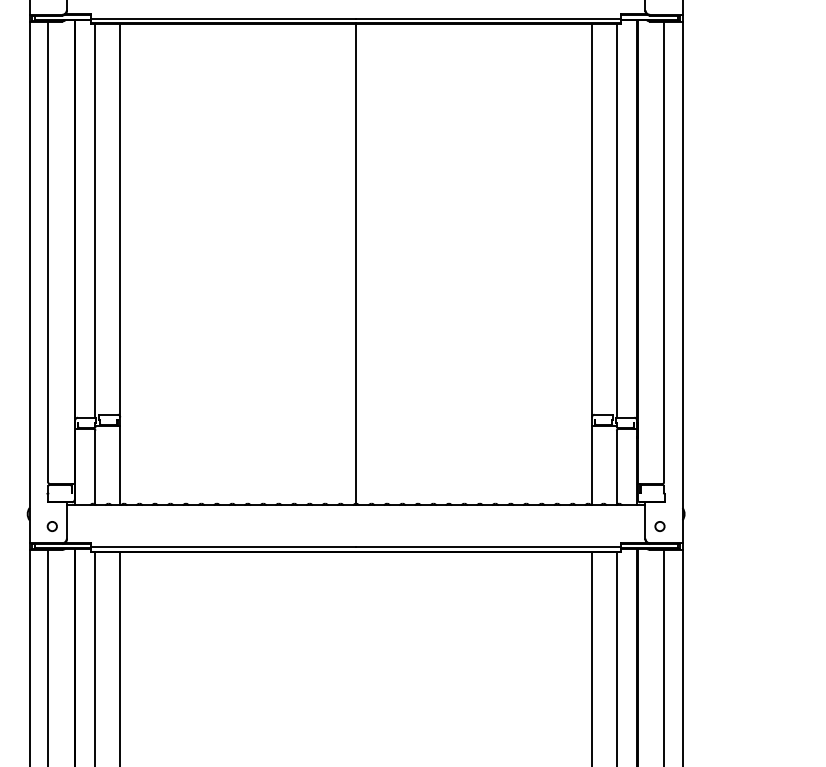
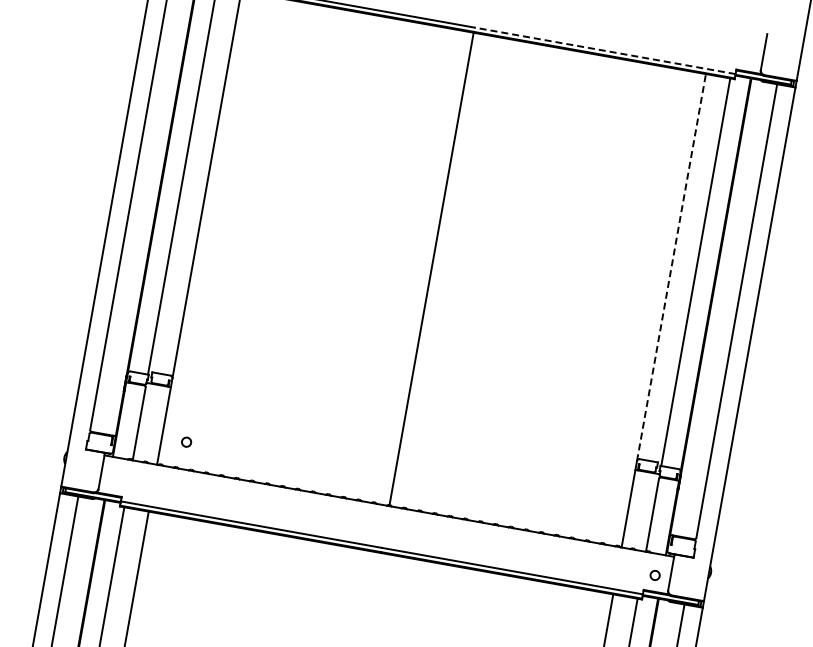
line: (488, 18) -> (604, 50), solid -> dashed
line: (592, 220) -> (671, 267), solid -> dashed
circle: (51, 526) -> (185, 442), moved
circle: (659, 526) -> (654, 575), moved

